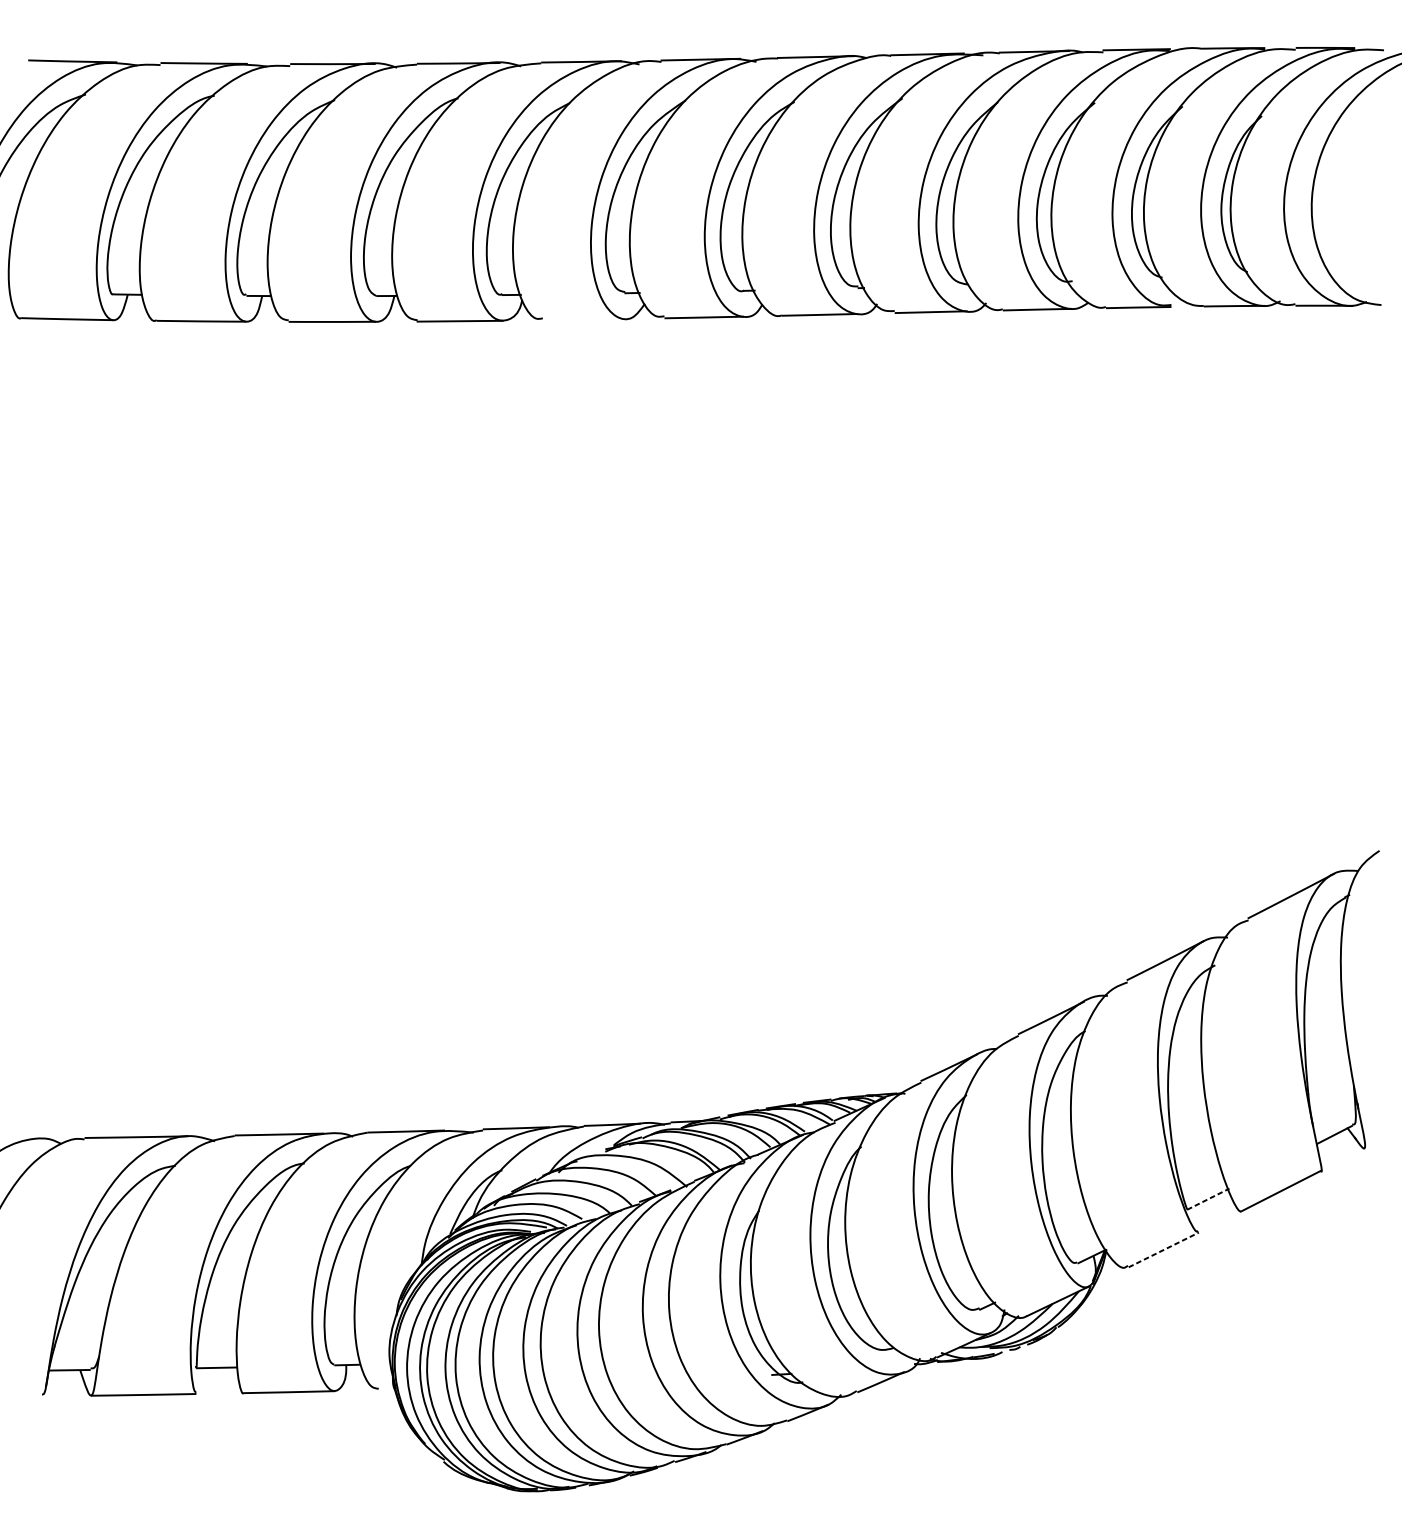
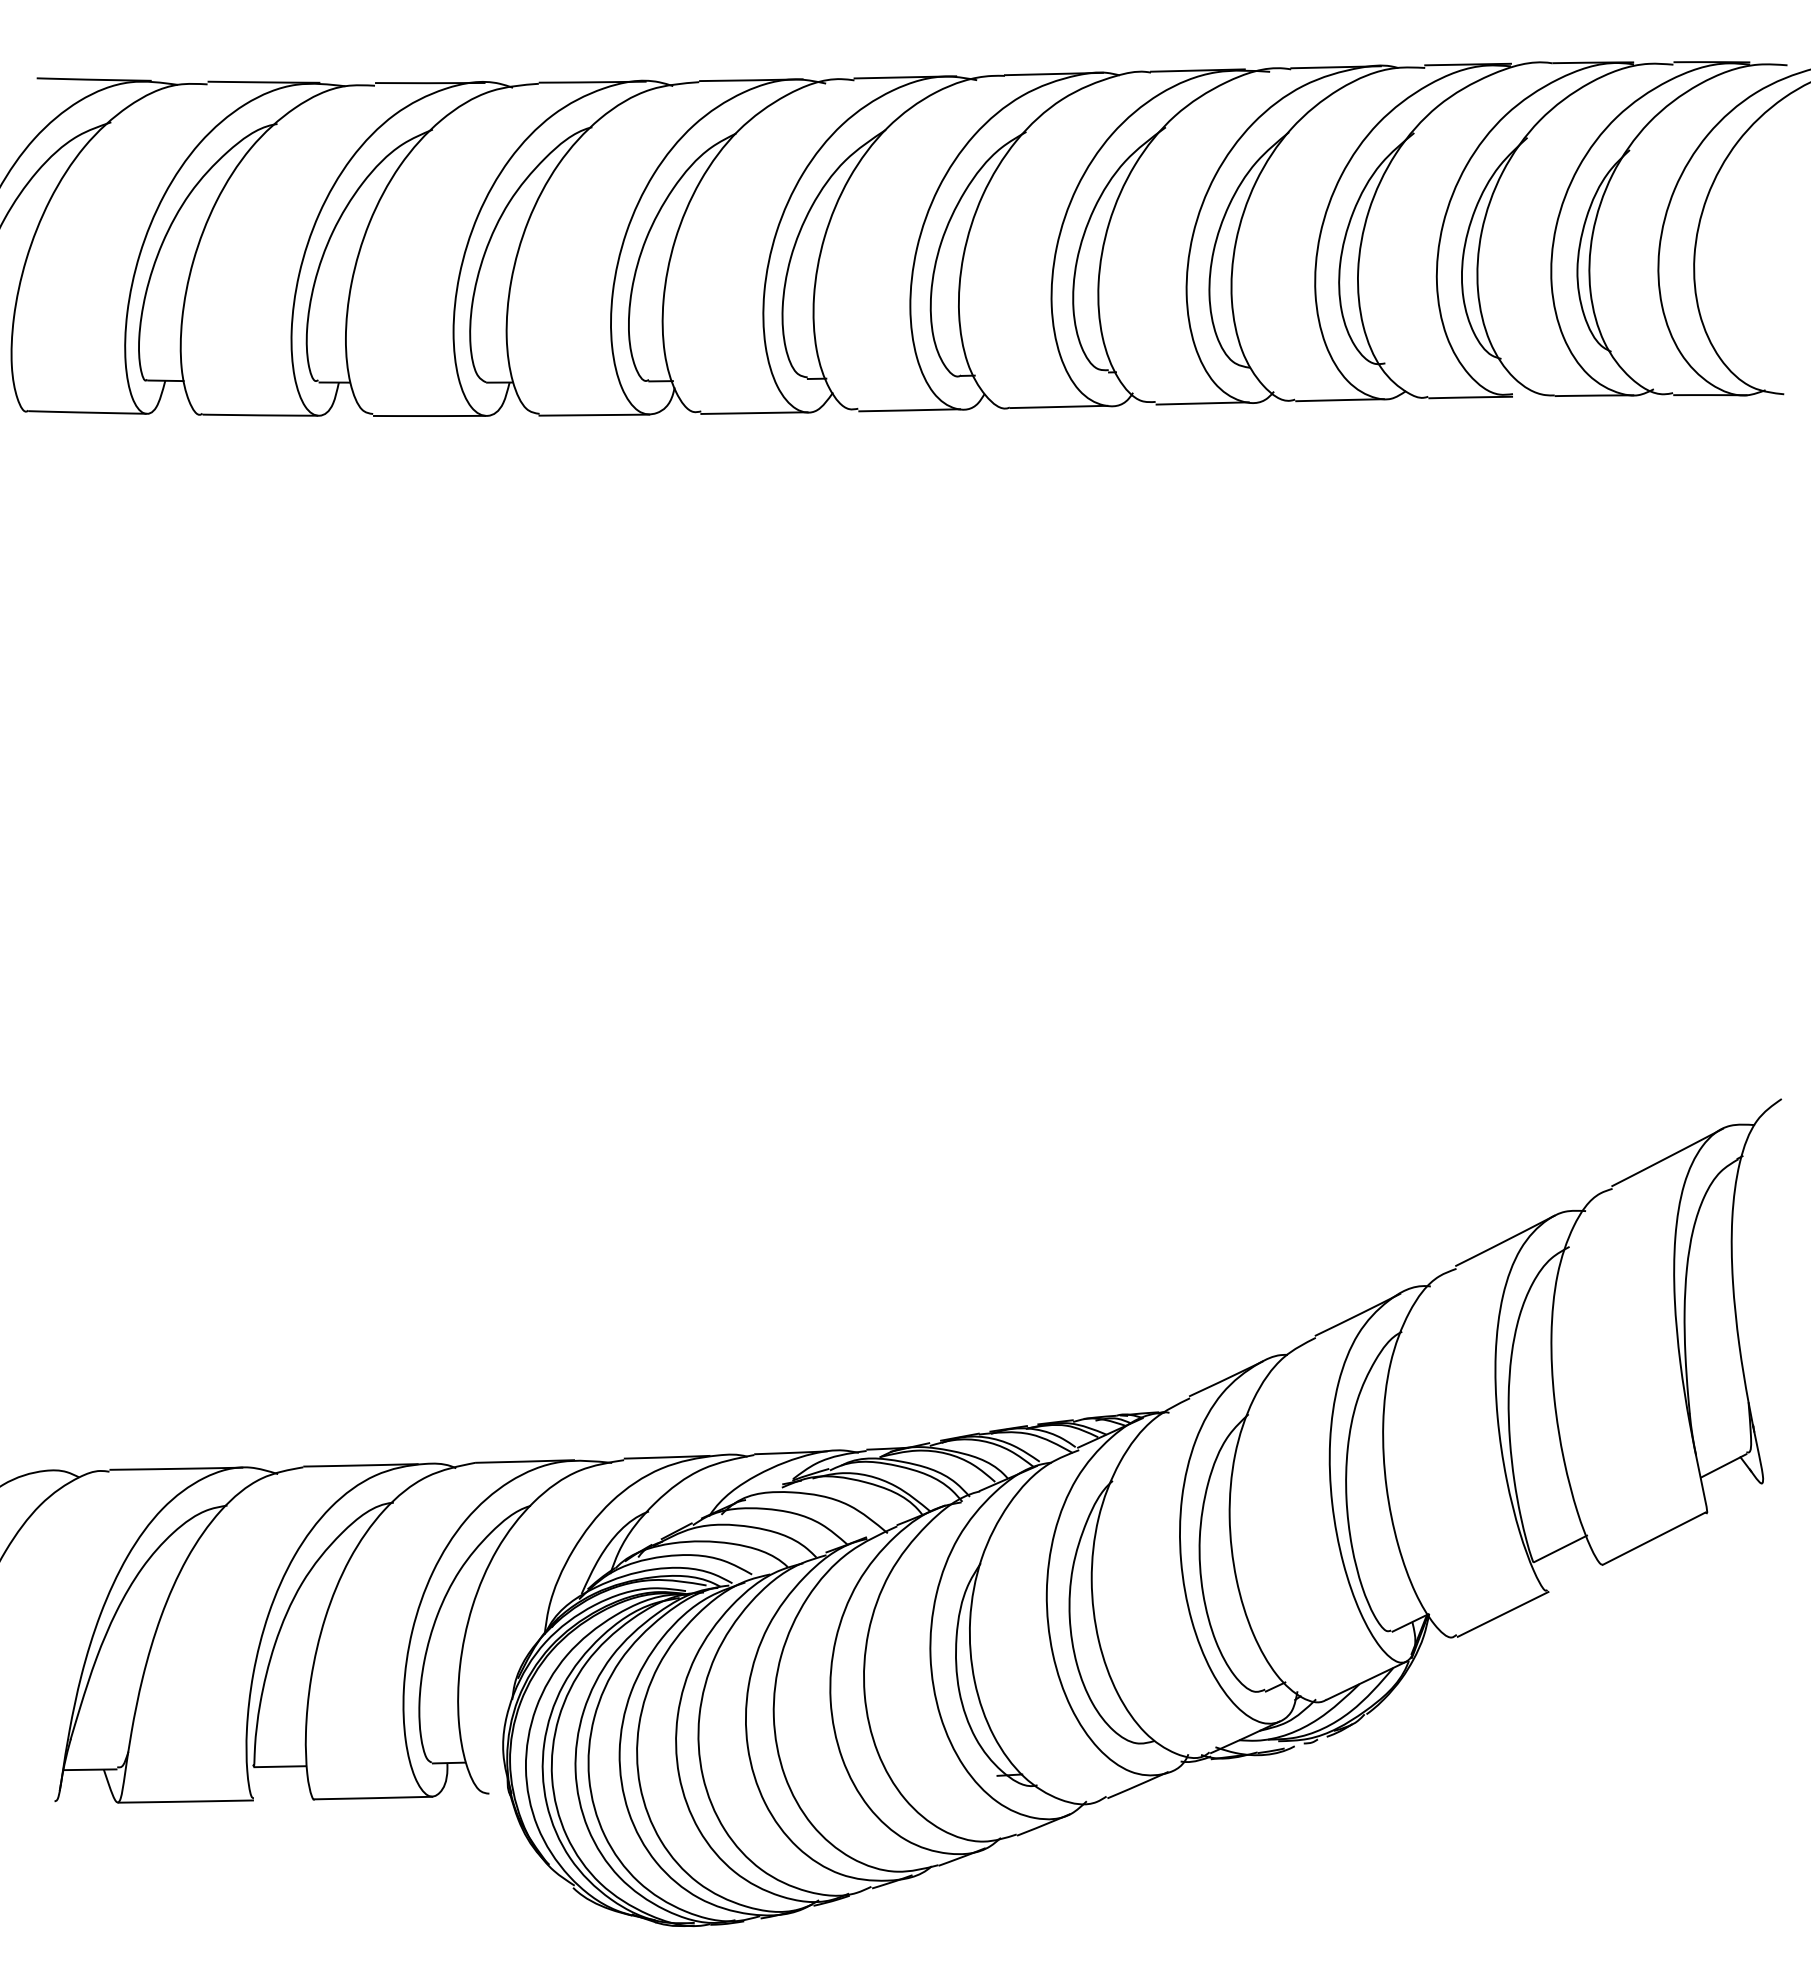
line: (584, 319) -> (754, 412), added
line: (1208, 1198) -> (1560, 1548), dashed -> solid
line: (1164, 1250) -> (1503, 1614), dashed -> solid

